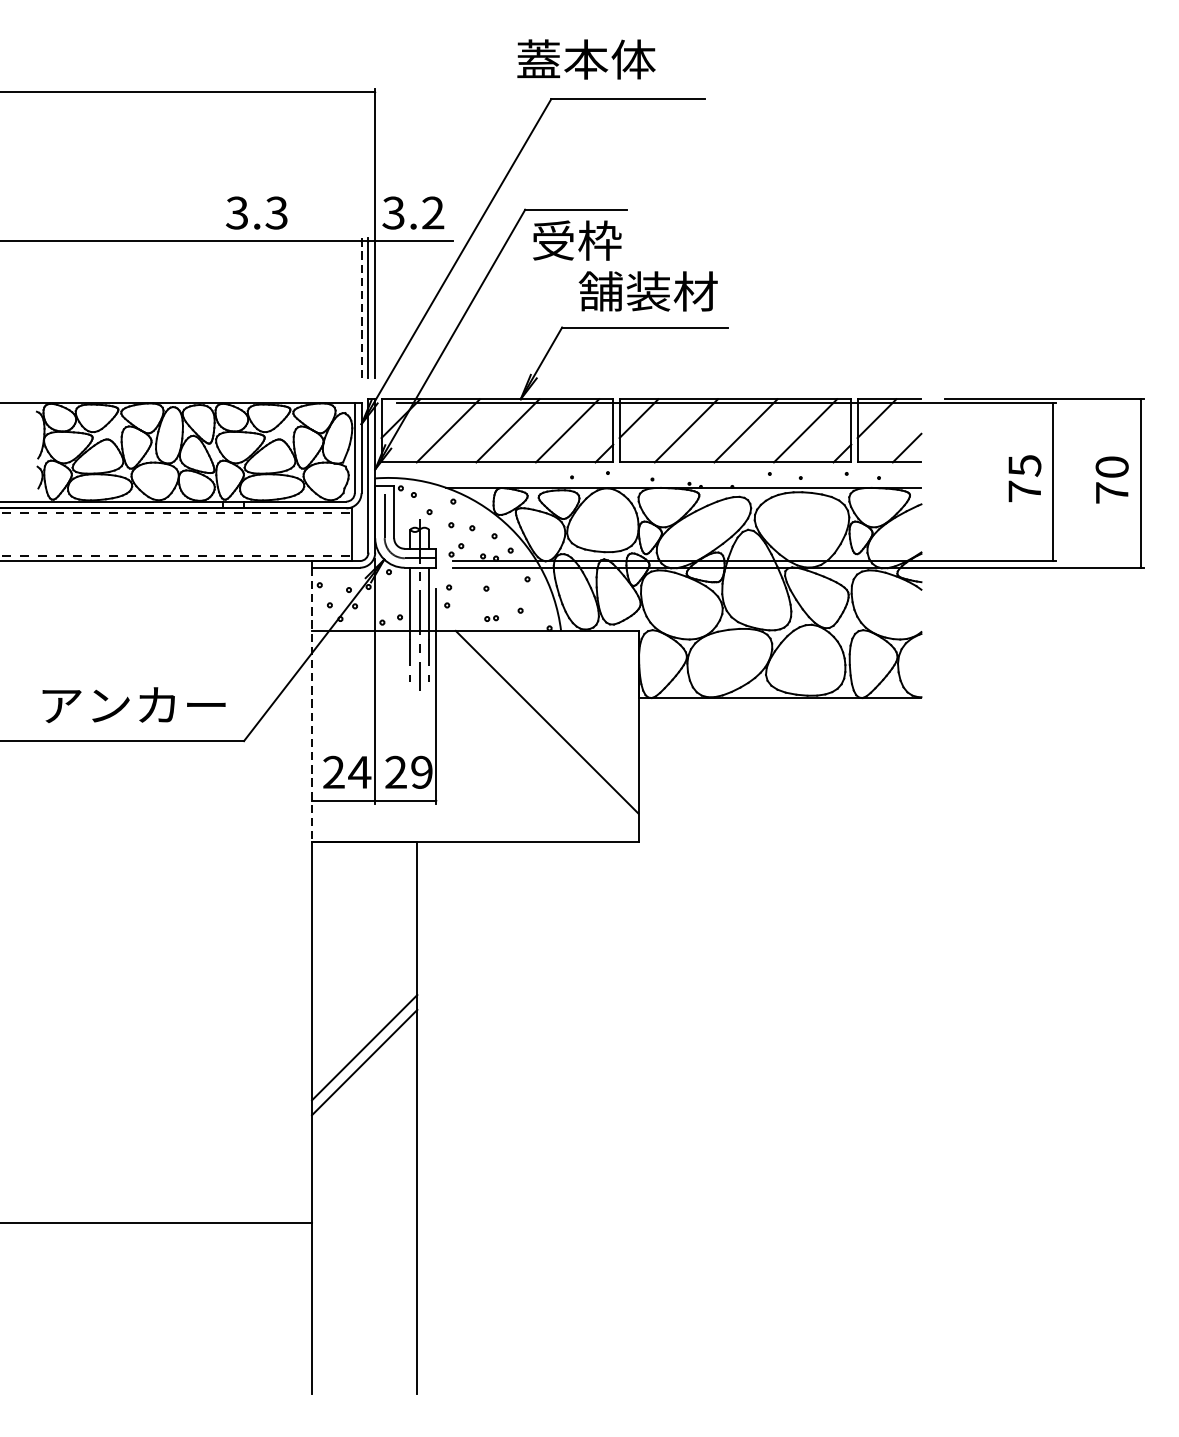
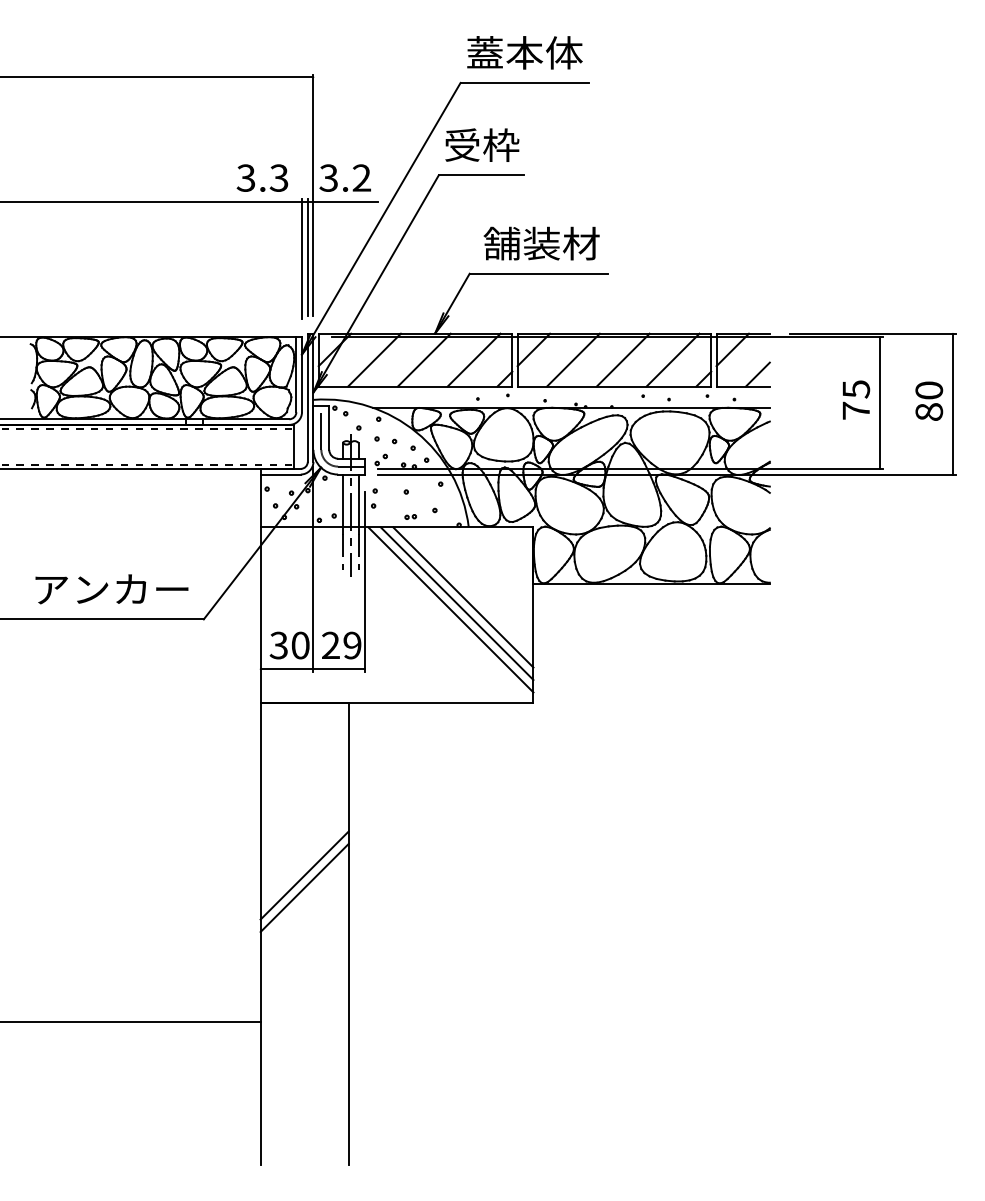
text: (585, 59) -> (524, 52), moved
text: (256, 212) -> (262, 177), moved
text: (577, 239) -> (482, 144), moved
line: (362, 310) -> (302, 259), dashed -> solid
text: (1112, 492) -> (929, 411), 70 -> 80
line: (311, 705) -> (260, 589), dashed -> solid
line: (554, 714) -> (463, 597), added
line: (539, 729) -> (450, 609), added
text: (346, 772) -> (289, 645), 24 -> 30

